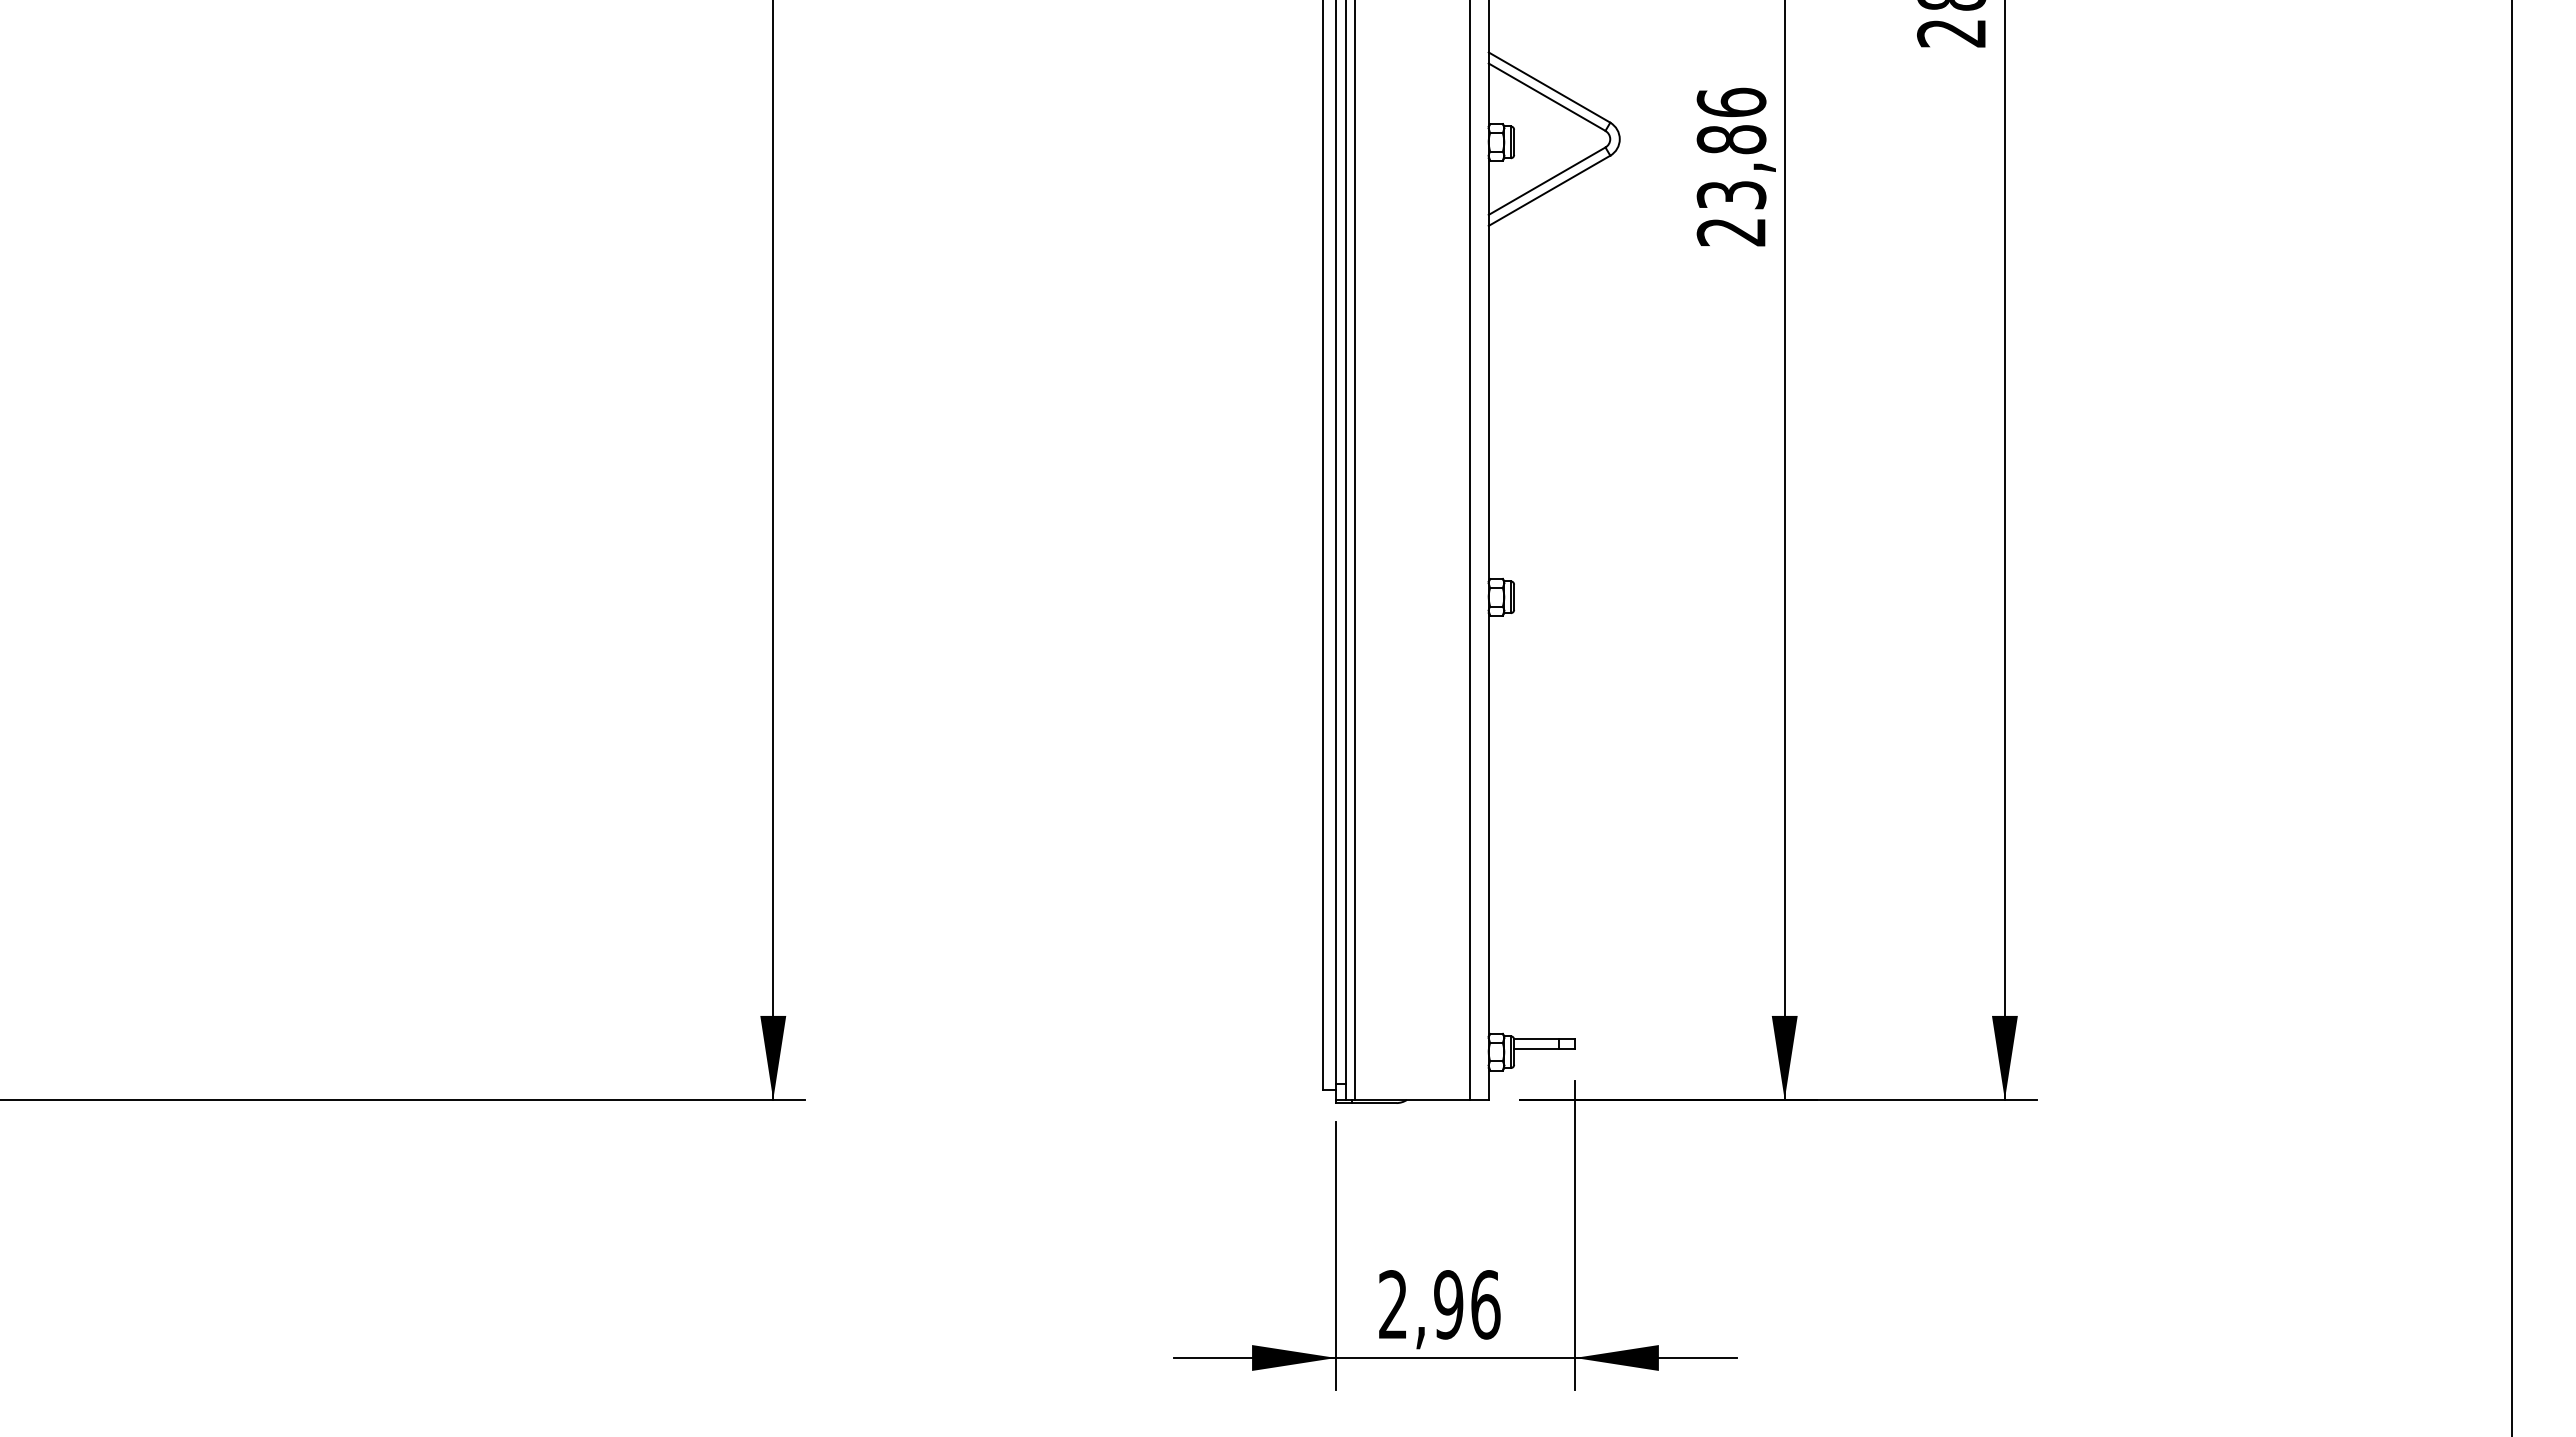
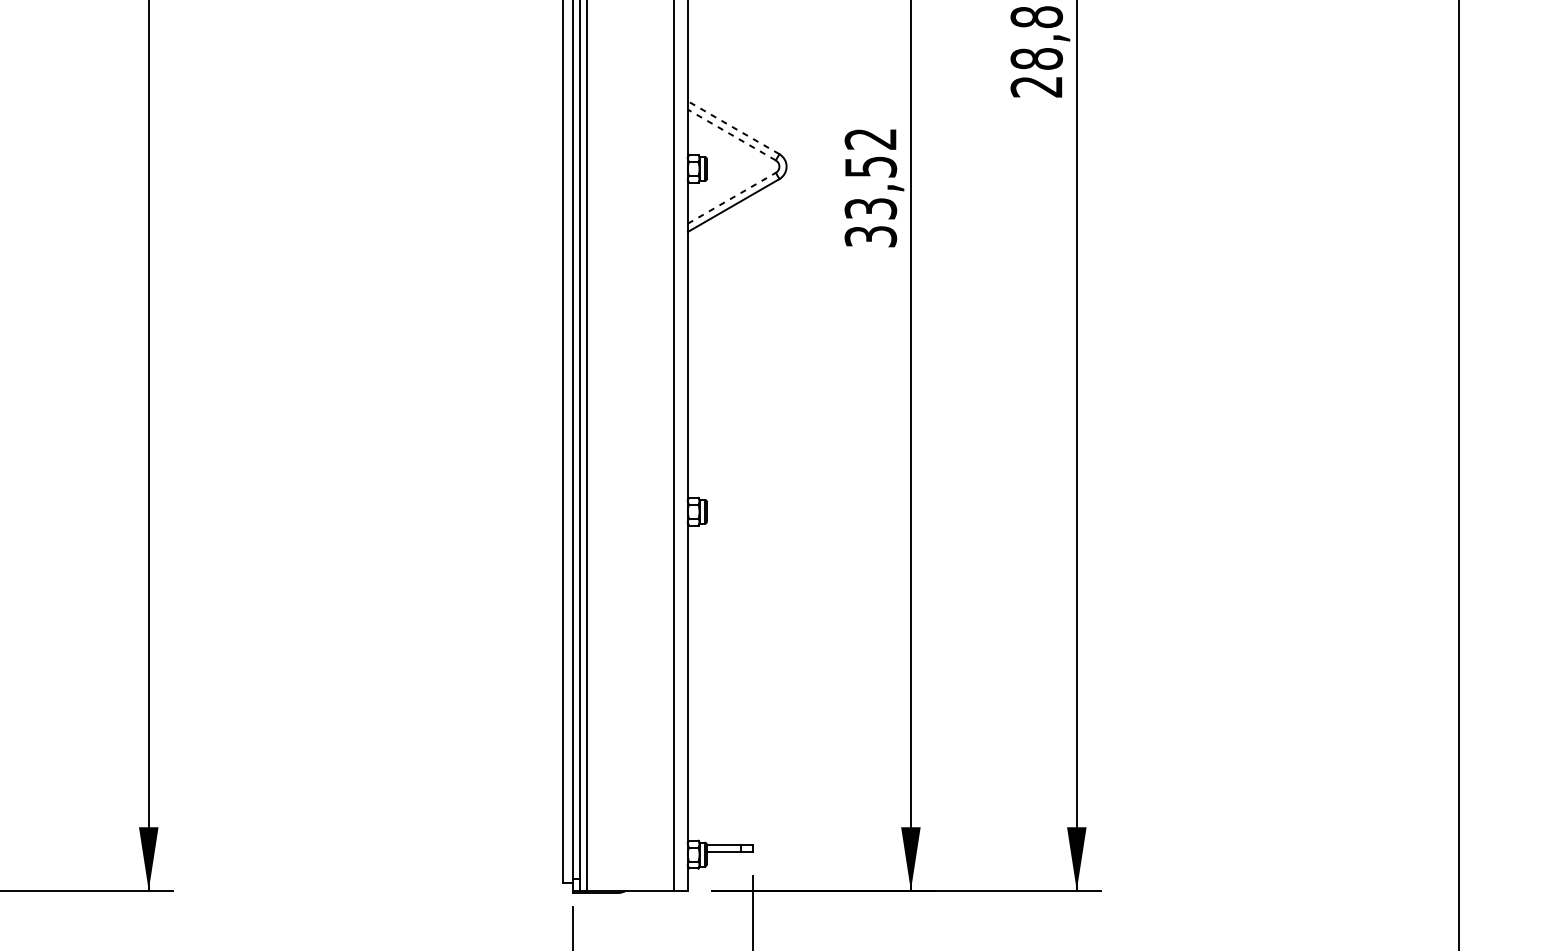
line: (1549, 87) -> (733, 127), solid -> dashed
line: (1546, 96) -> (731, 134), solid -> dashed
text: (1731, 166) -> (870, 187), 23,86 -> 33,52
line: (1547, 180) -> (732, 197), solid -> dashed

